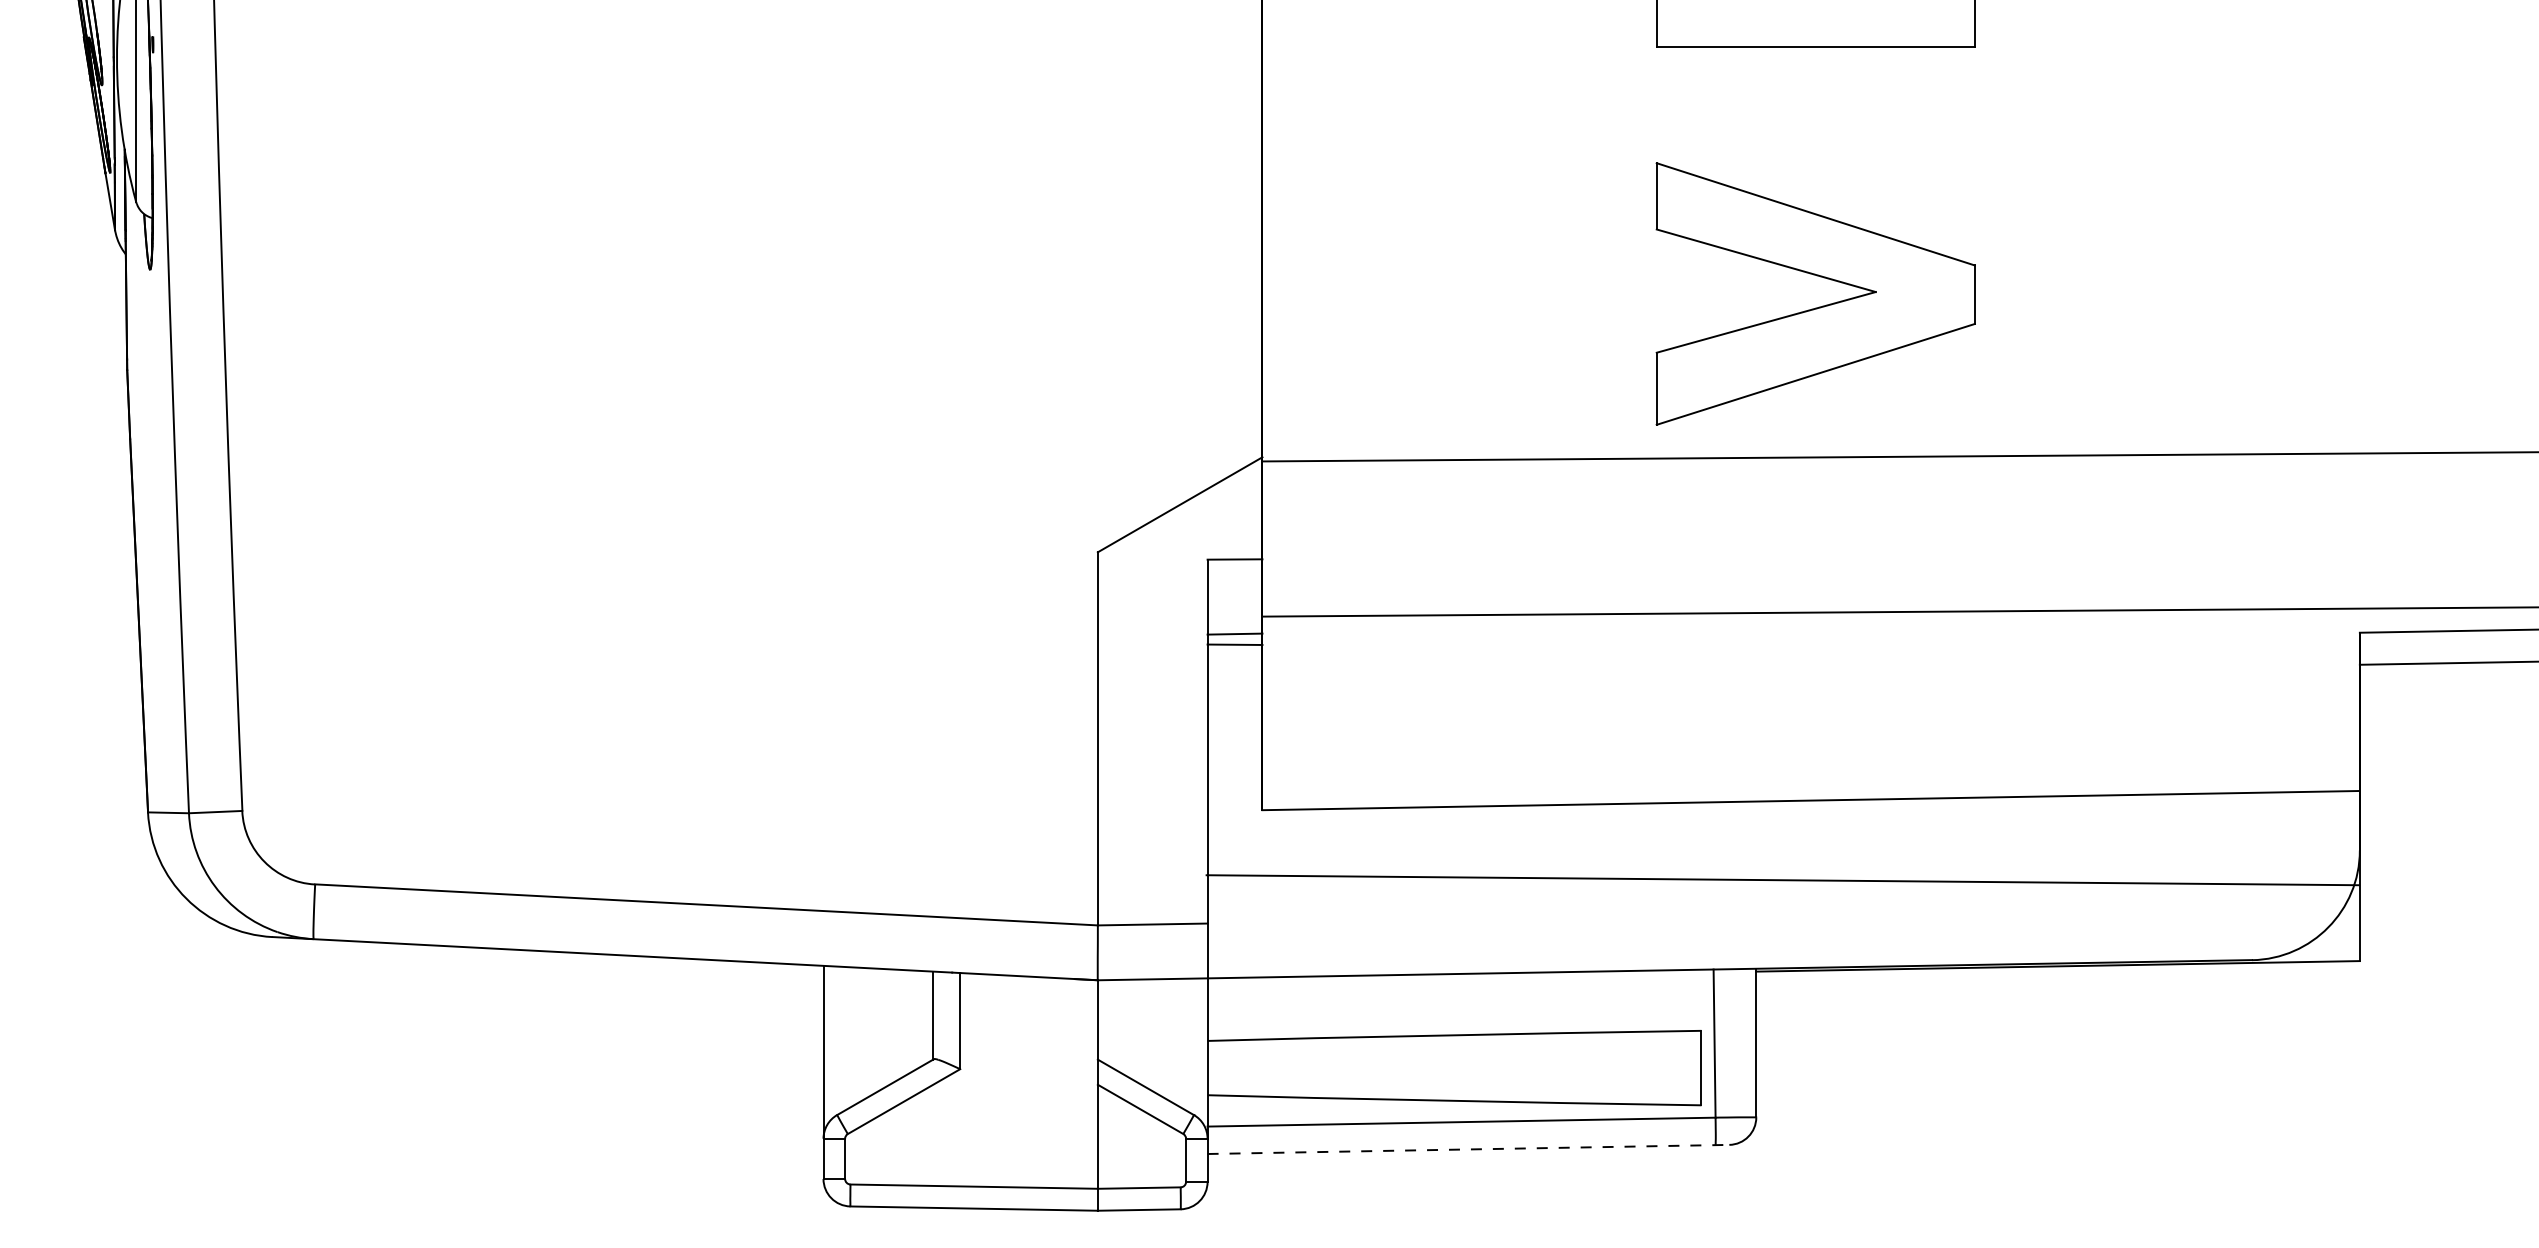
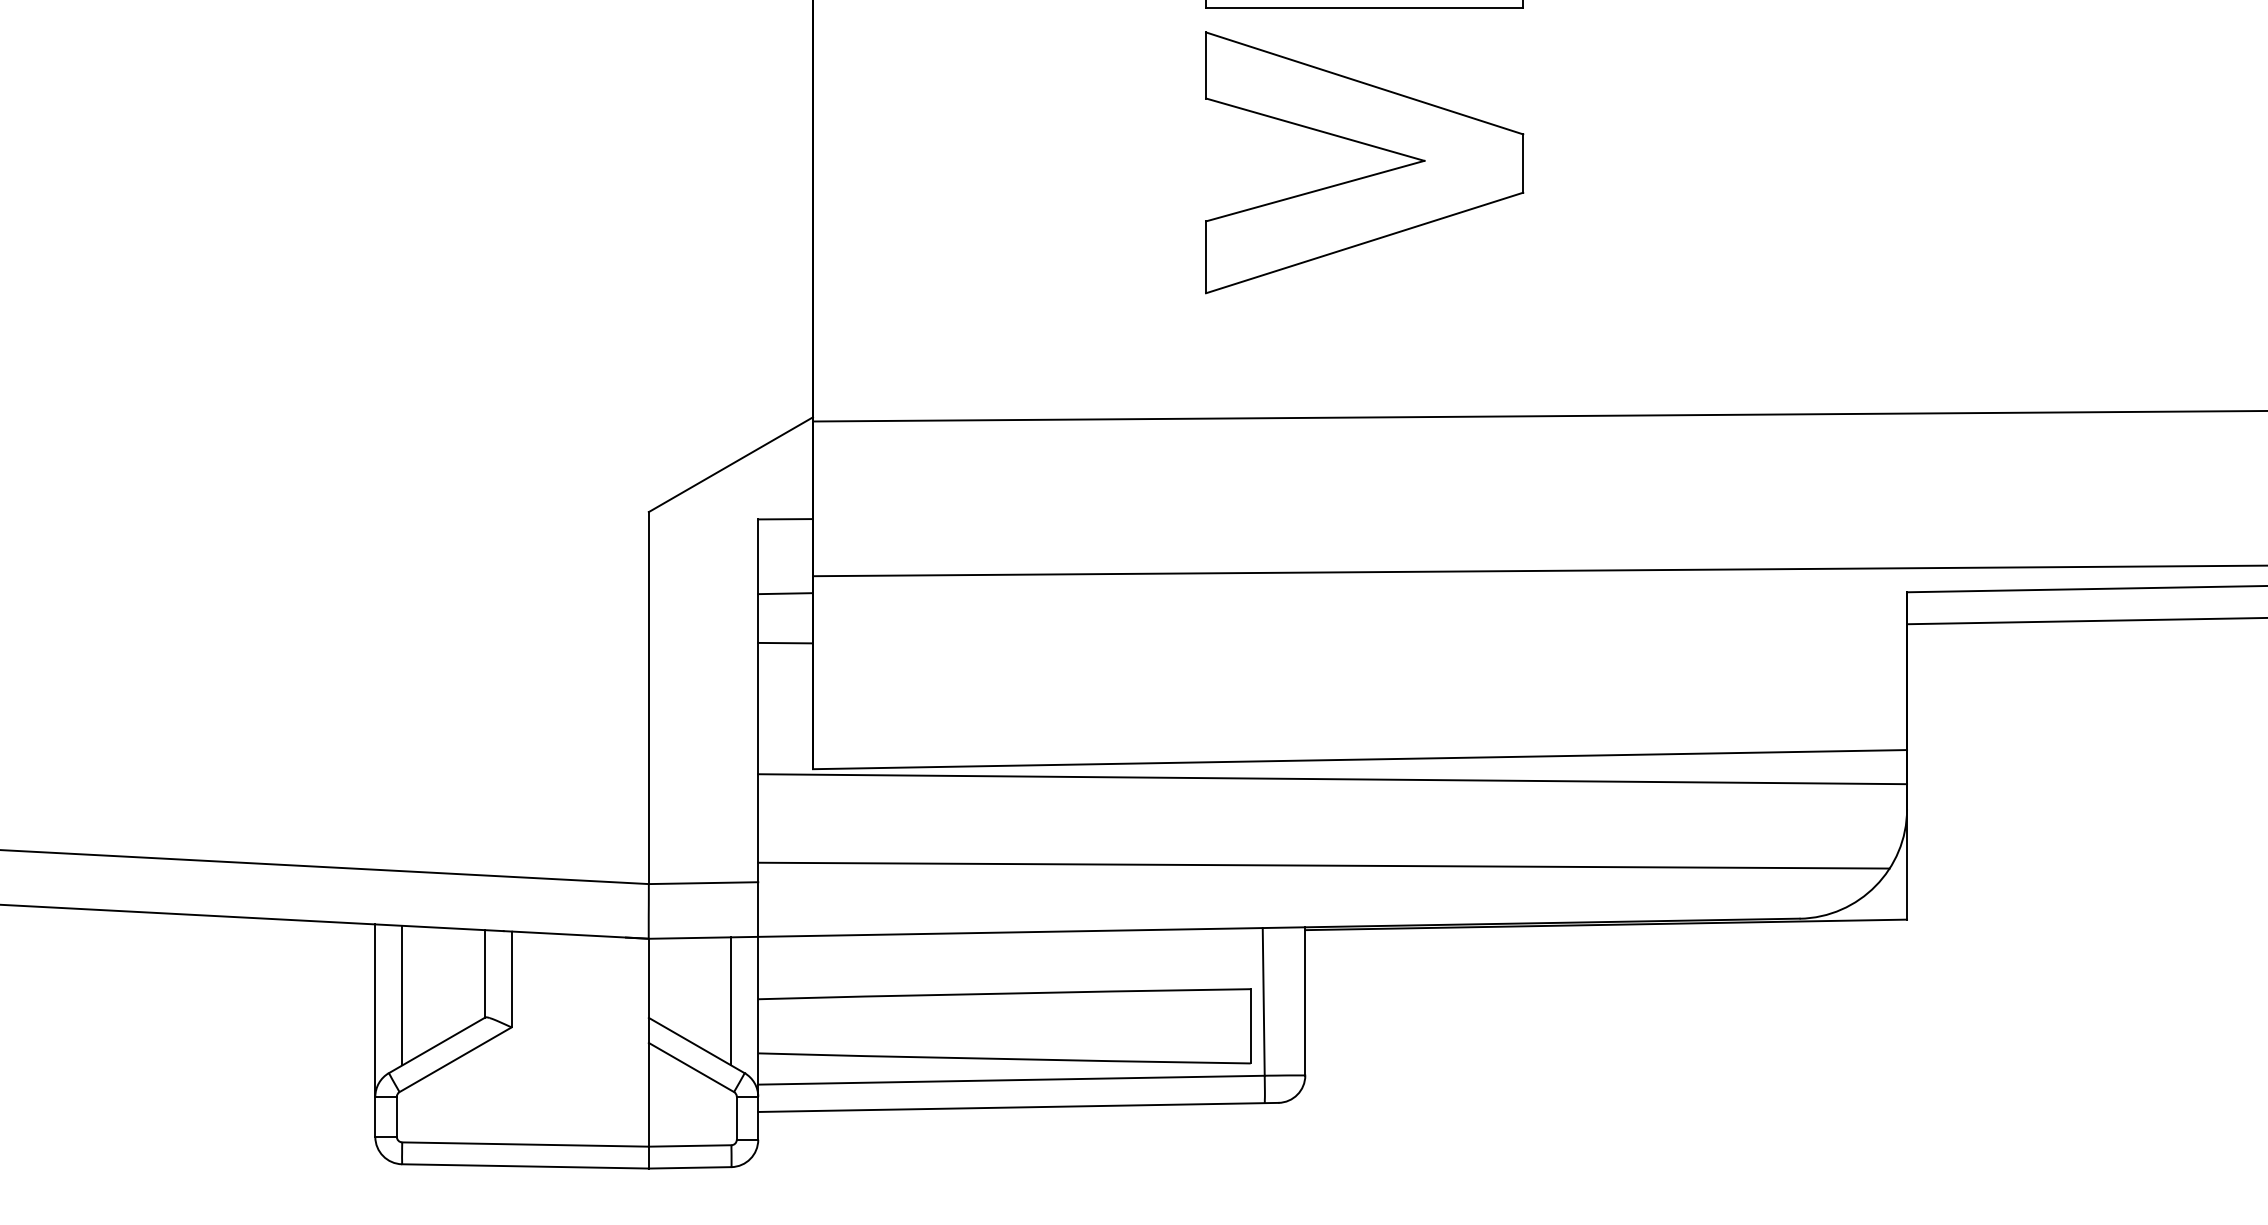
part: (1819, 306) -> (1368, 175), moved
line: (1234, 644) -> (785, 642), moved
line: (1782, 880) -> (1332, 779), moved
line: (1774, 906) -> (1323, 865), added
line: (850, 1037) -> (402, 995), added
line: (1180, 1042) -> (731, 1000), added
line: (1468, 1149) -> (1018, 1107), dashed -> solid

